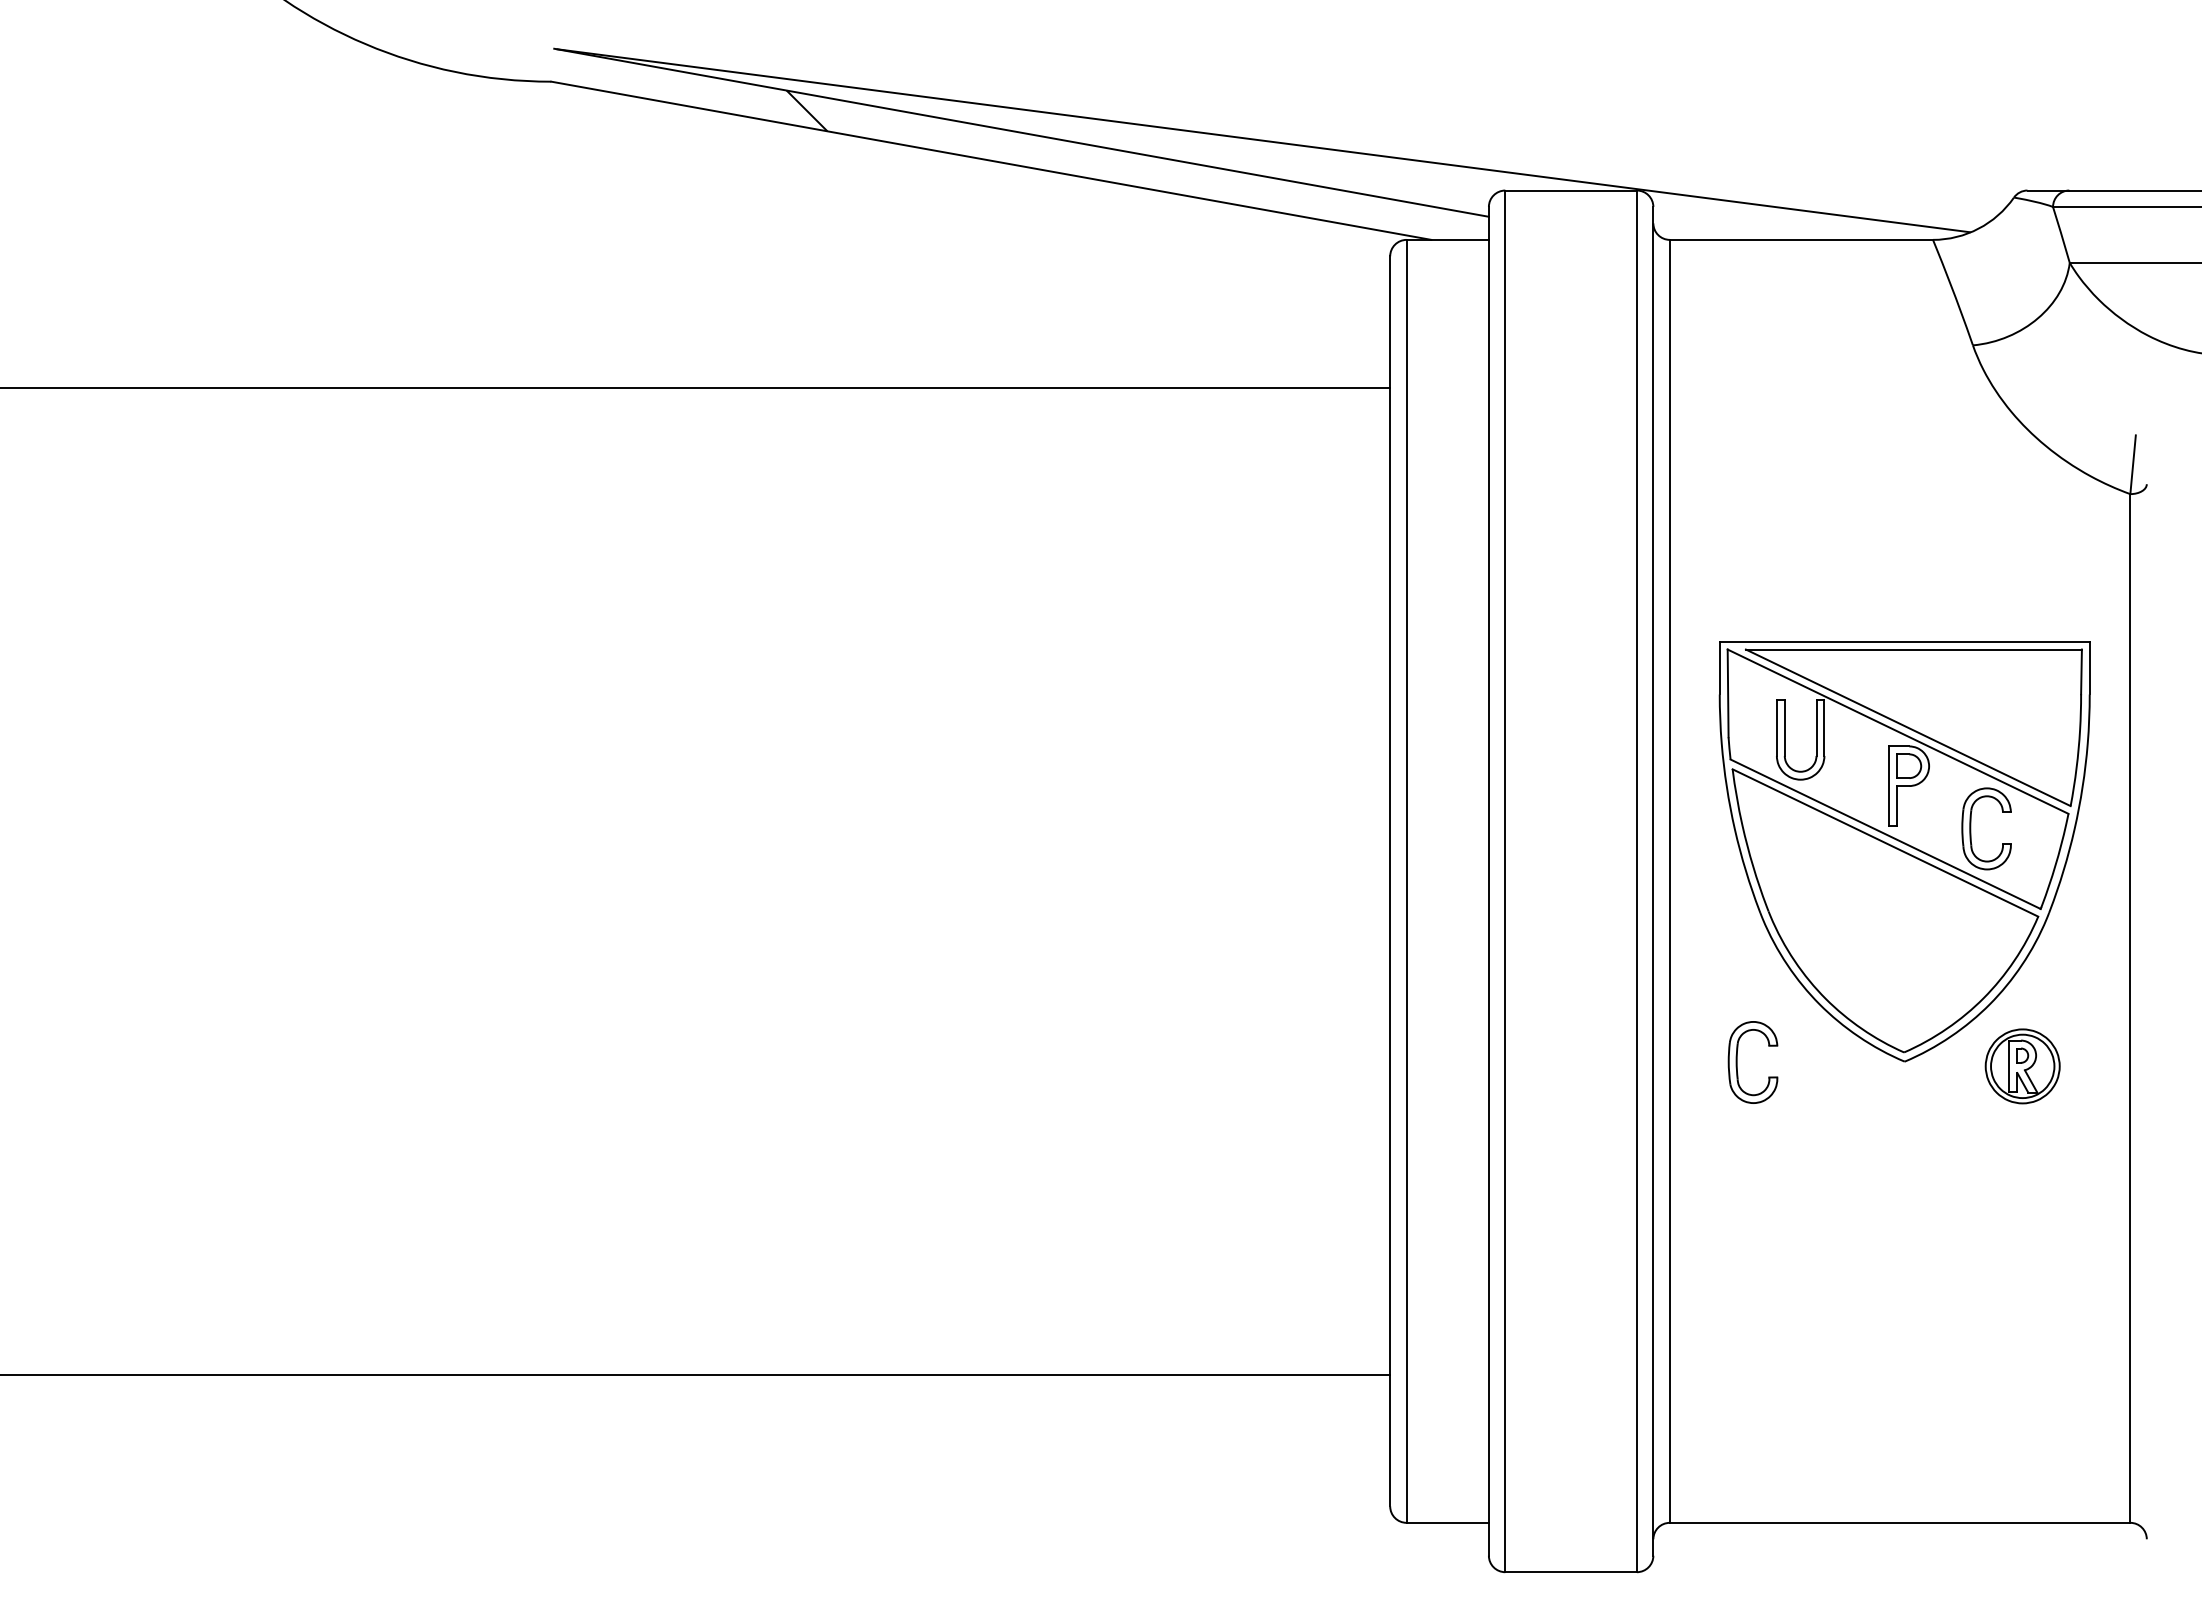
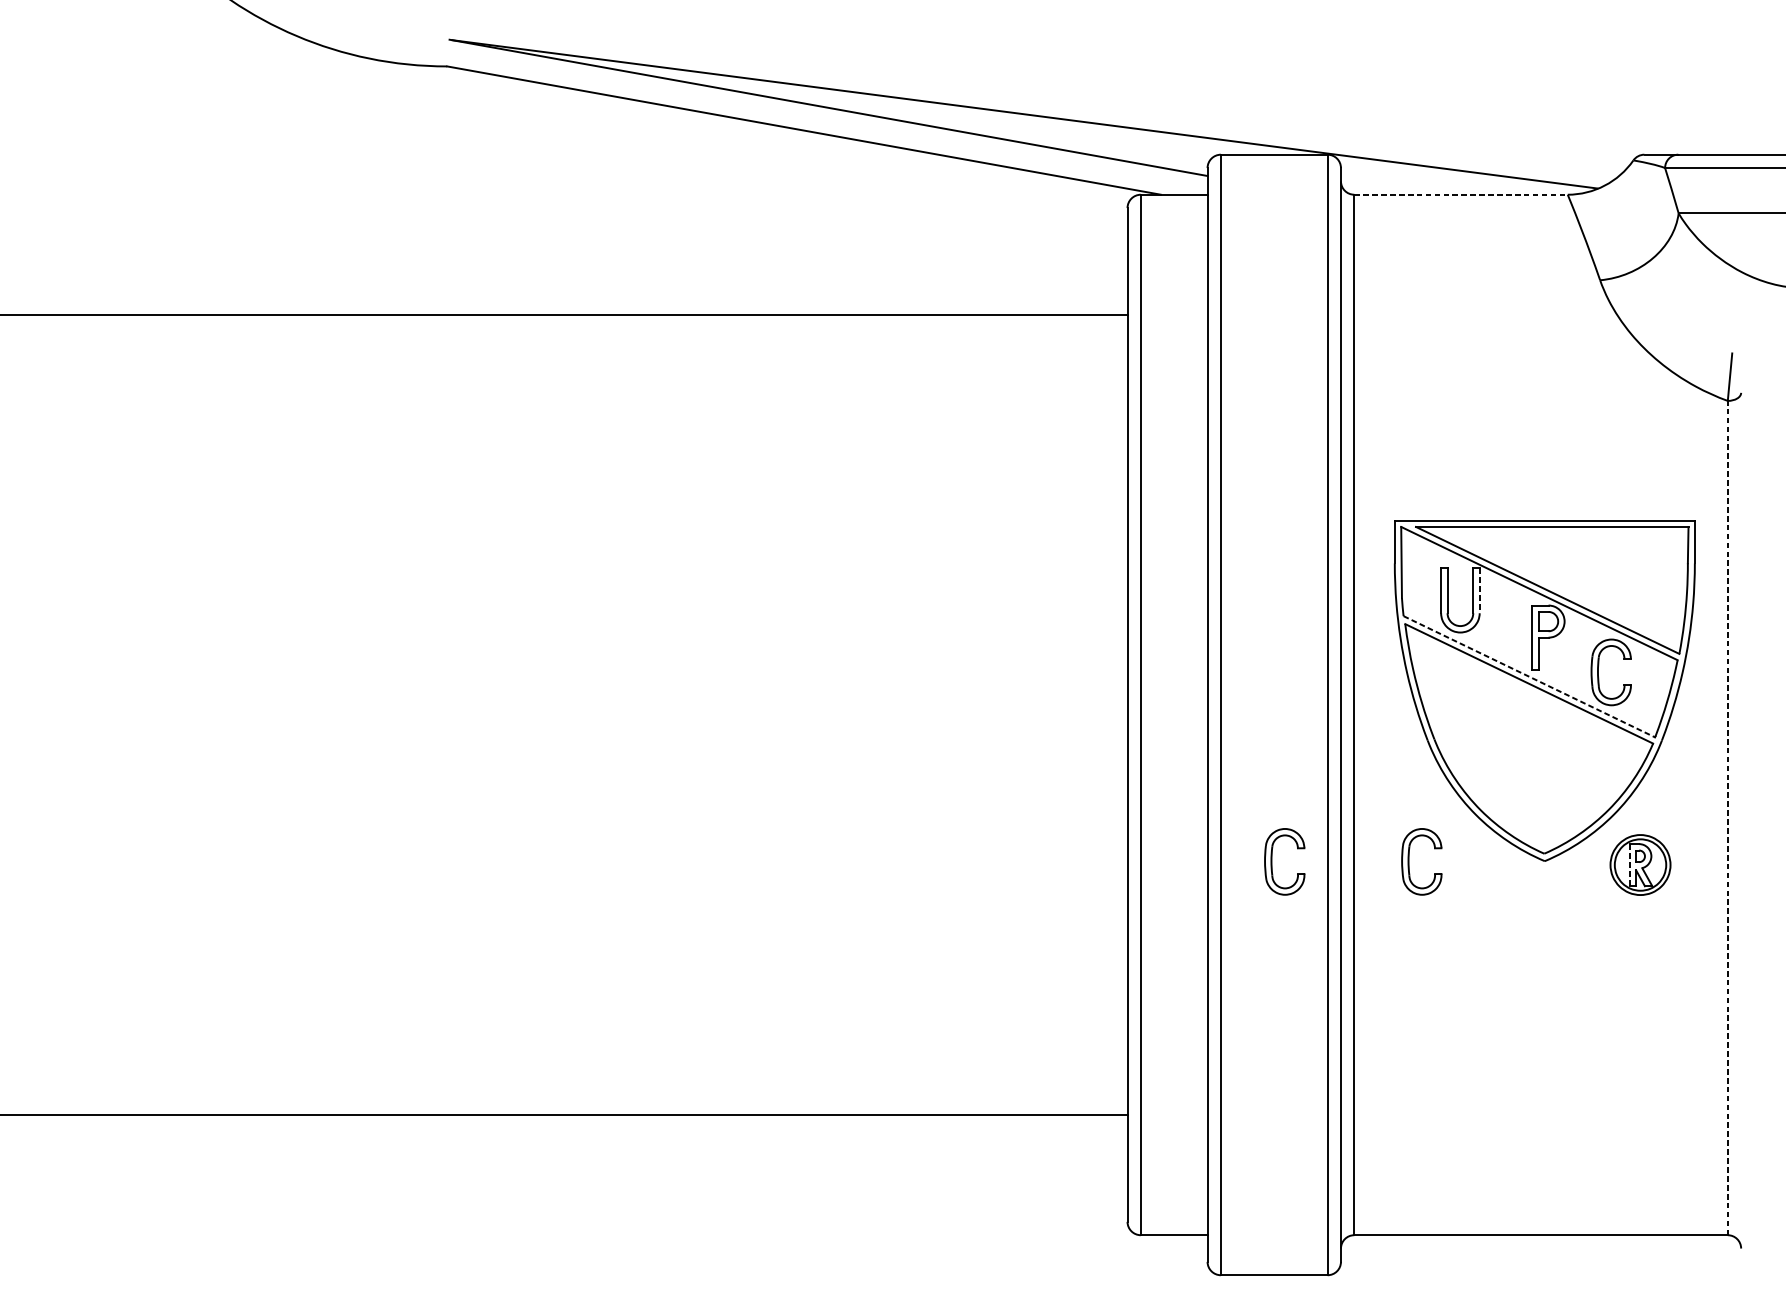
hatch: (806, 110) -> (654, 89), removed
line: (1801, 239) -> (1461, 194), solid -> dashed
line: (1824, 728) -> (1479, 590), solid -> dashed
line: (1886, 834) -> (1530, 676), solid -> dashed
line: (2130, 1008) -> (1727, 818), solid -> dashed
part: (1568, 1062) -> (1272, 861), added
line: (2009, 1066) -> (1629, 865), solid -> dashed

